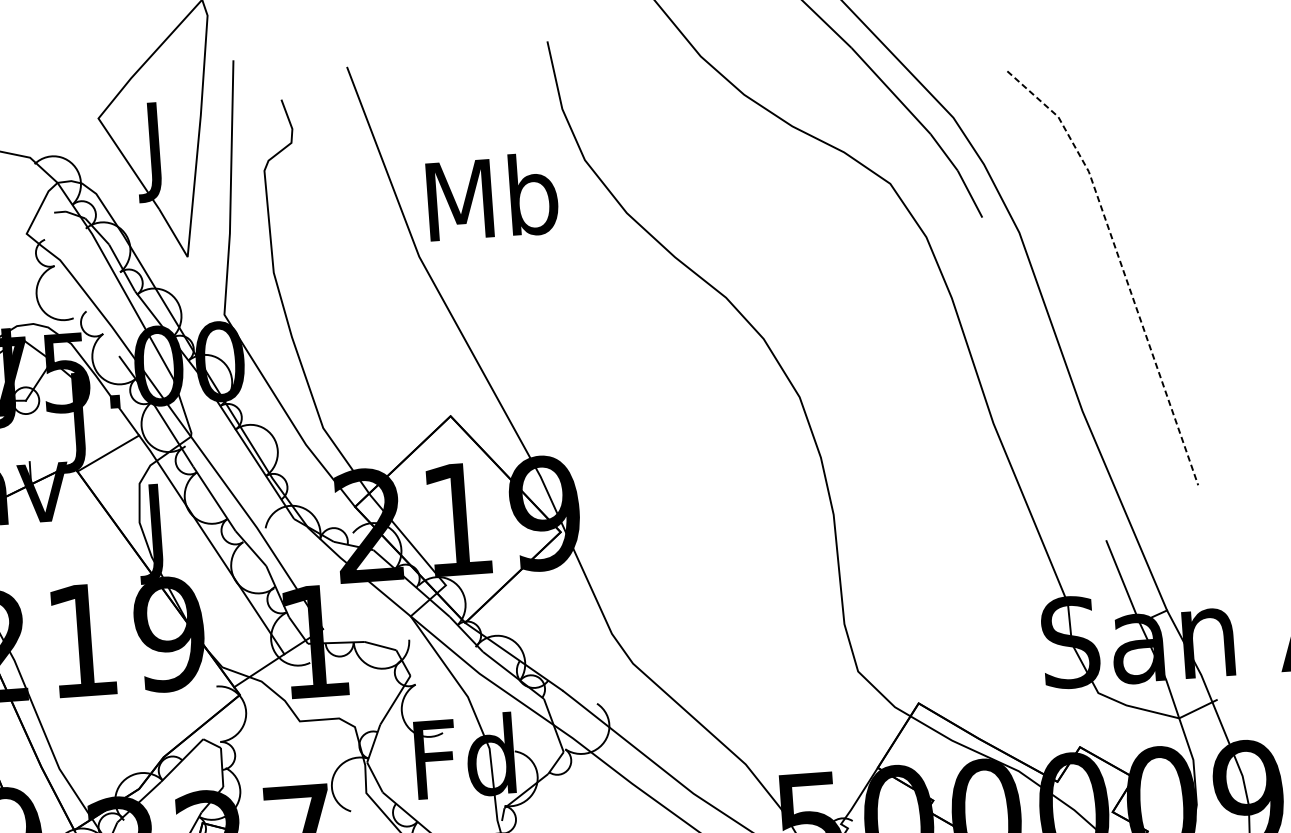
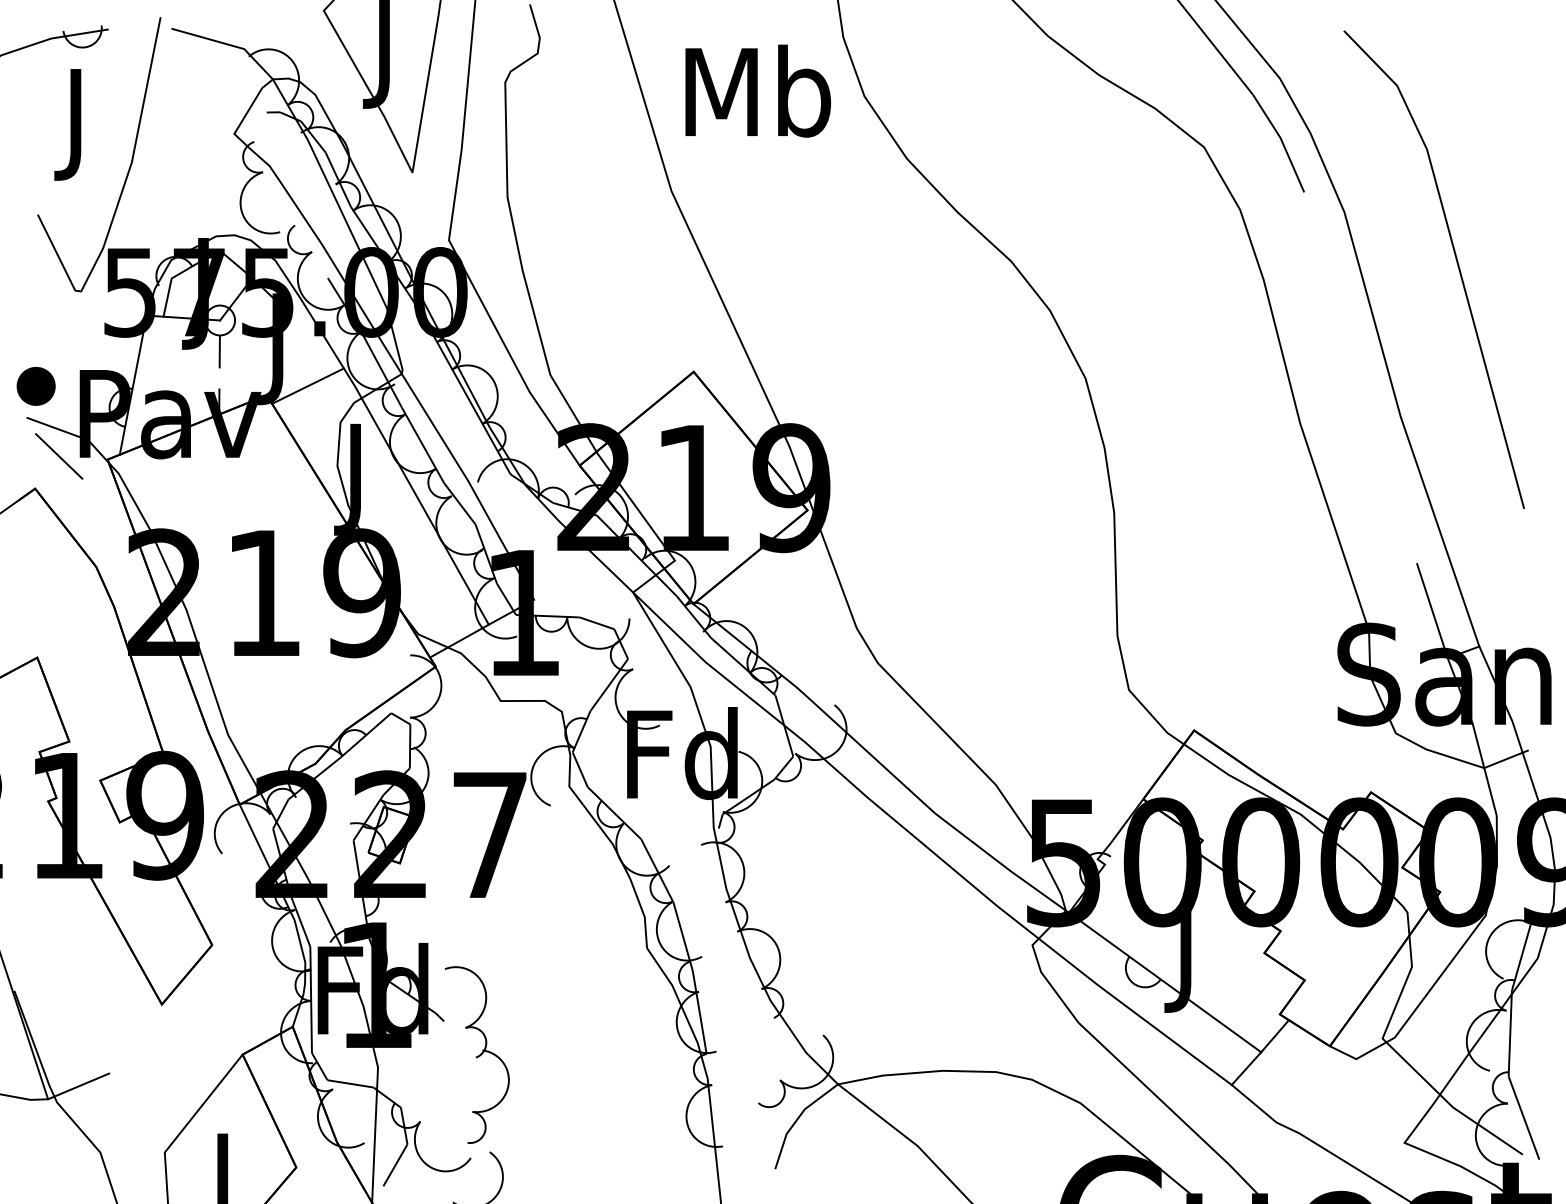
text: (491, 196) -> (757, 90), moved
line: (1121, 265) -> (1456, 257), dashed -> solid
line: (27, 428) -> (219, 351), added

